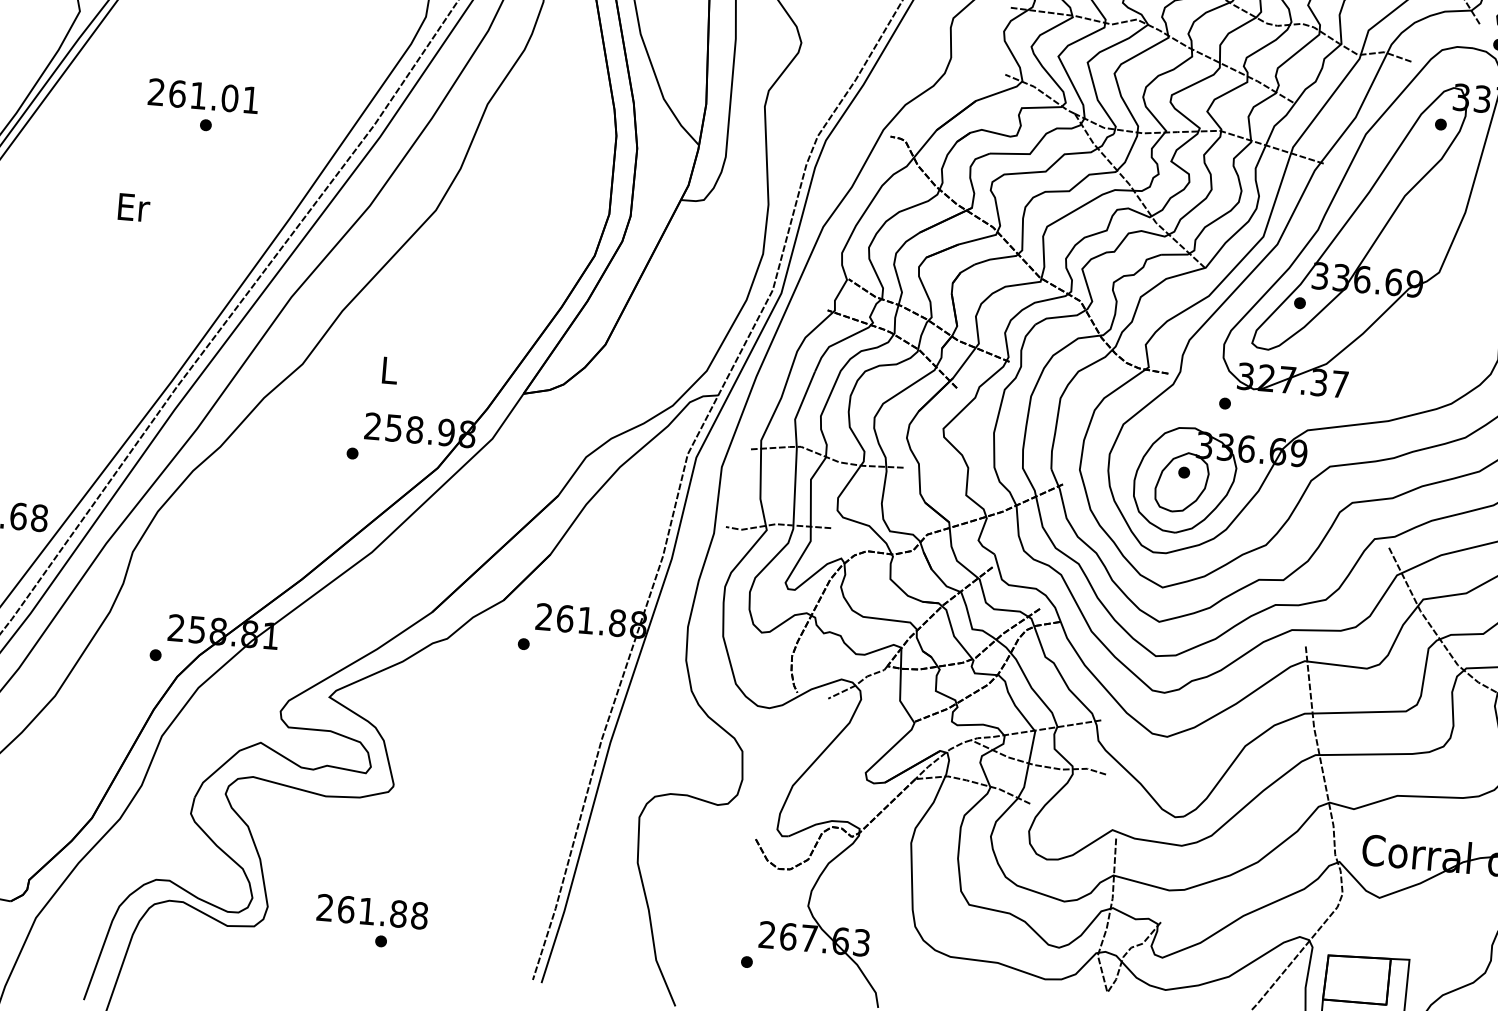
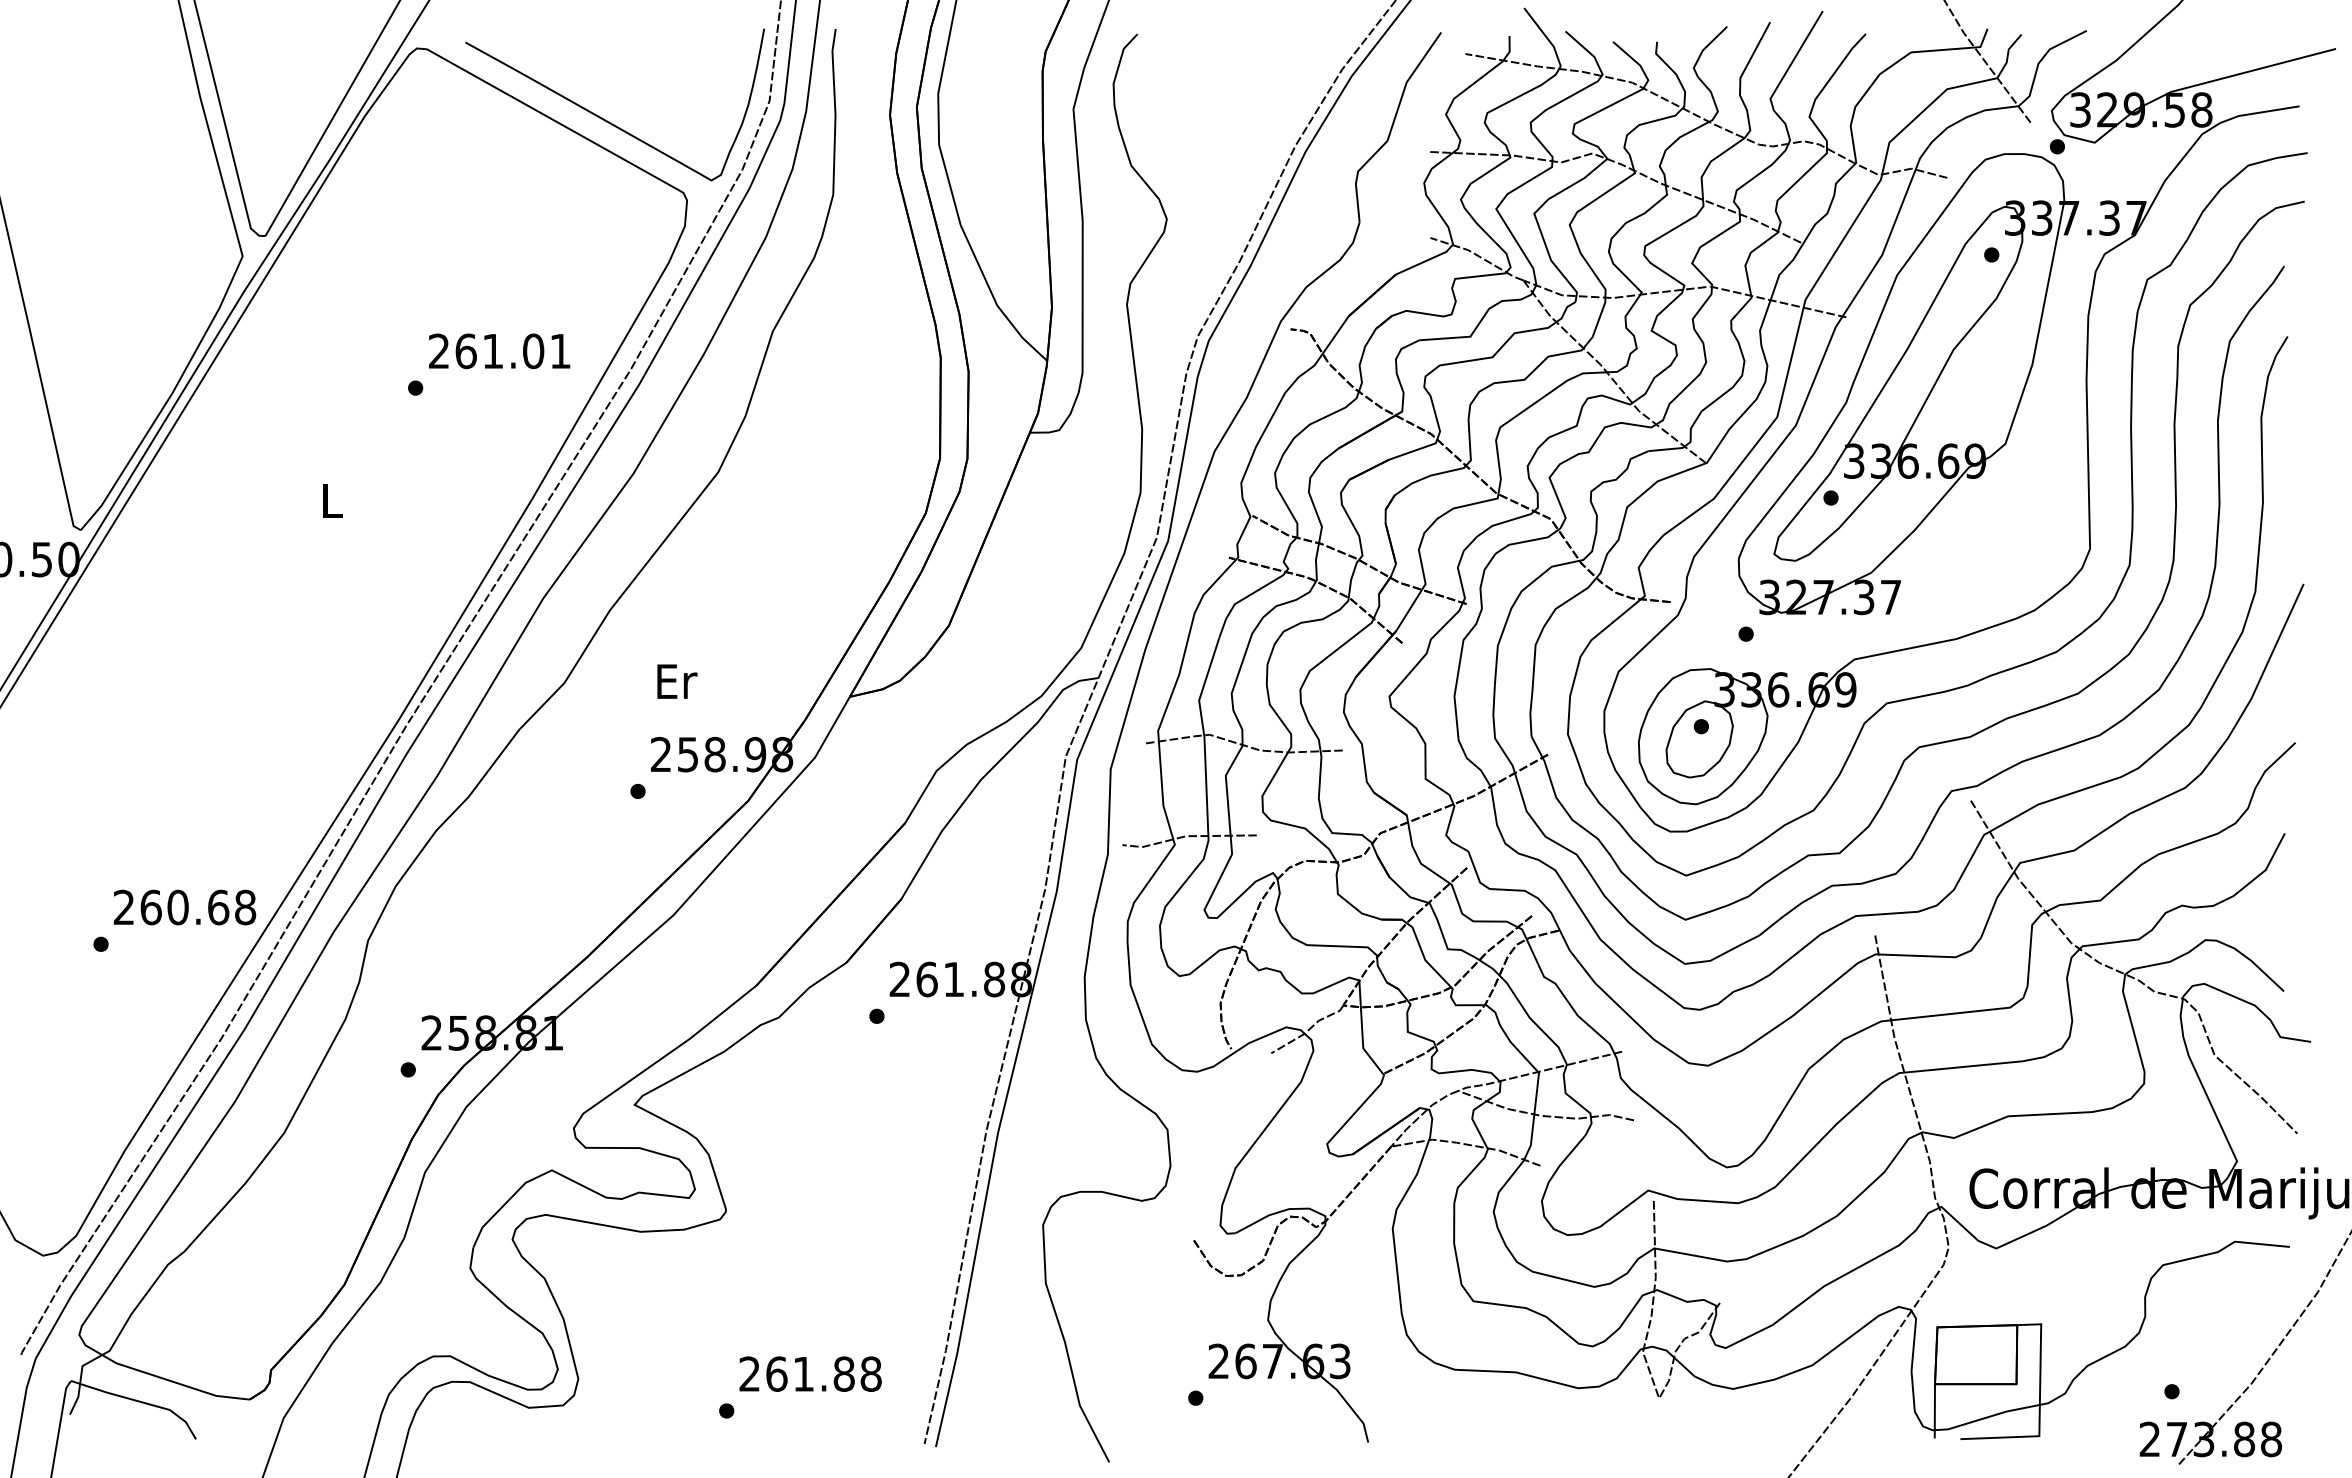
text: (203, 96) -> (499, 351), moved
text: (134, 208) -> (333, 501), Er -> L
text: (390, 370) -> (677, 681), L -> Er
text: (372, 911) -> (810, 1373), moved

